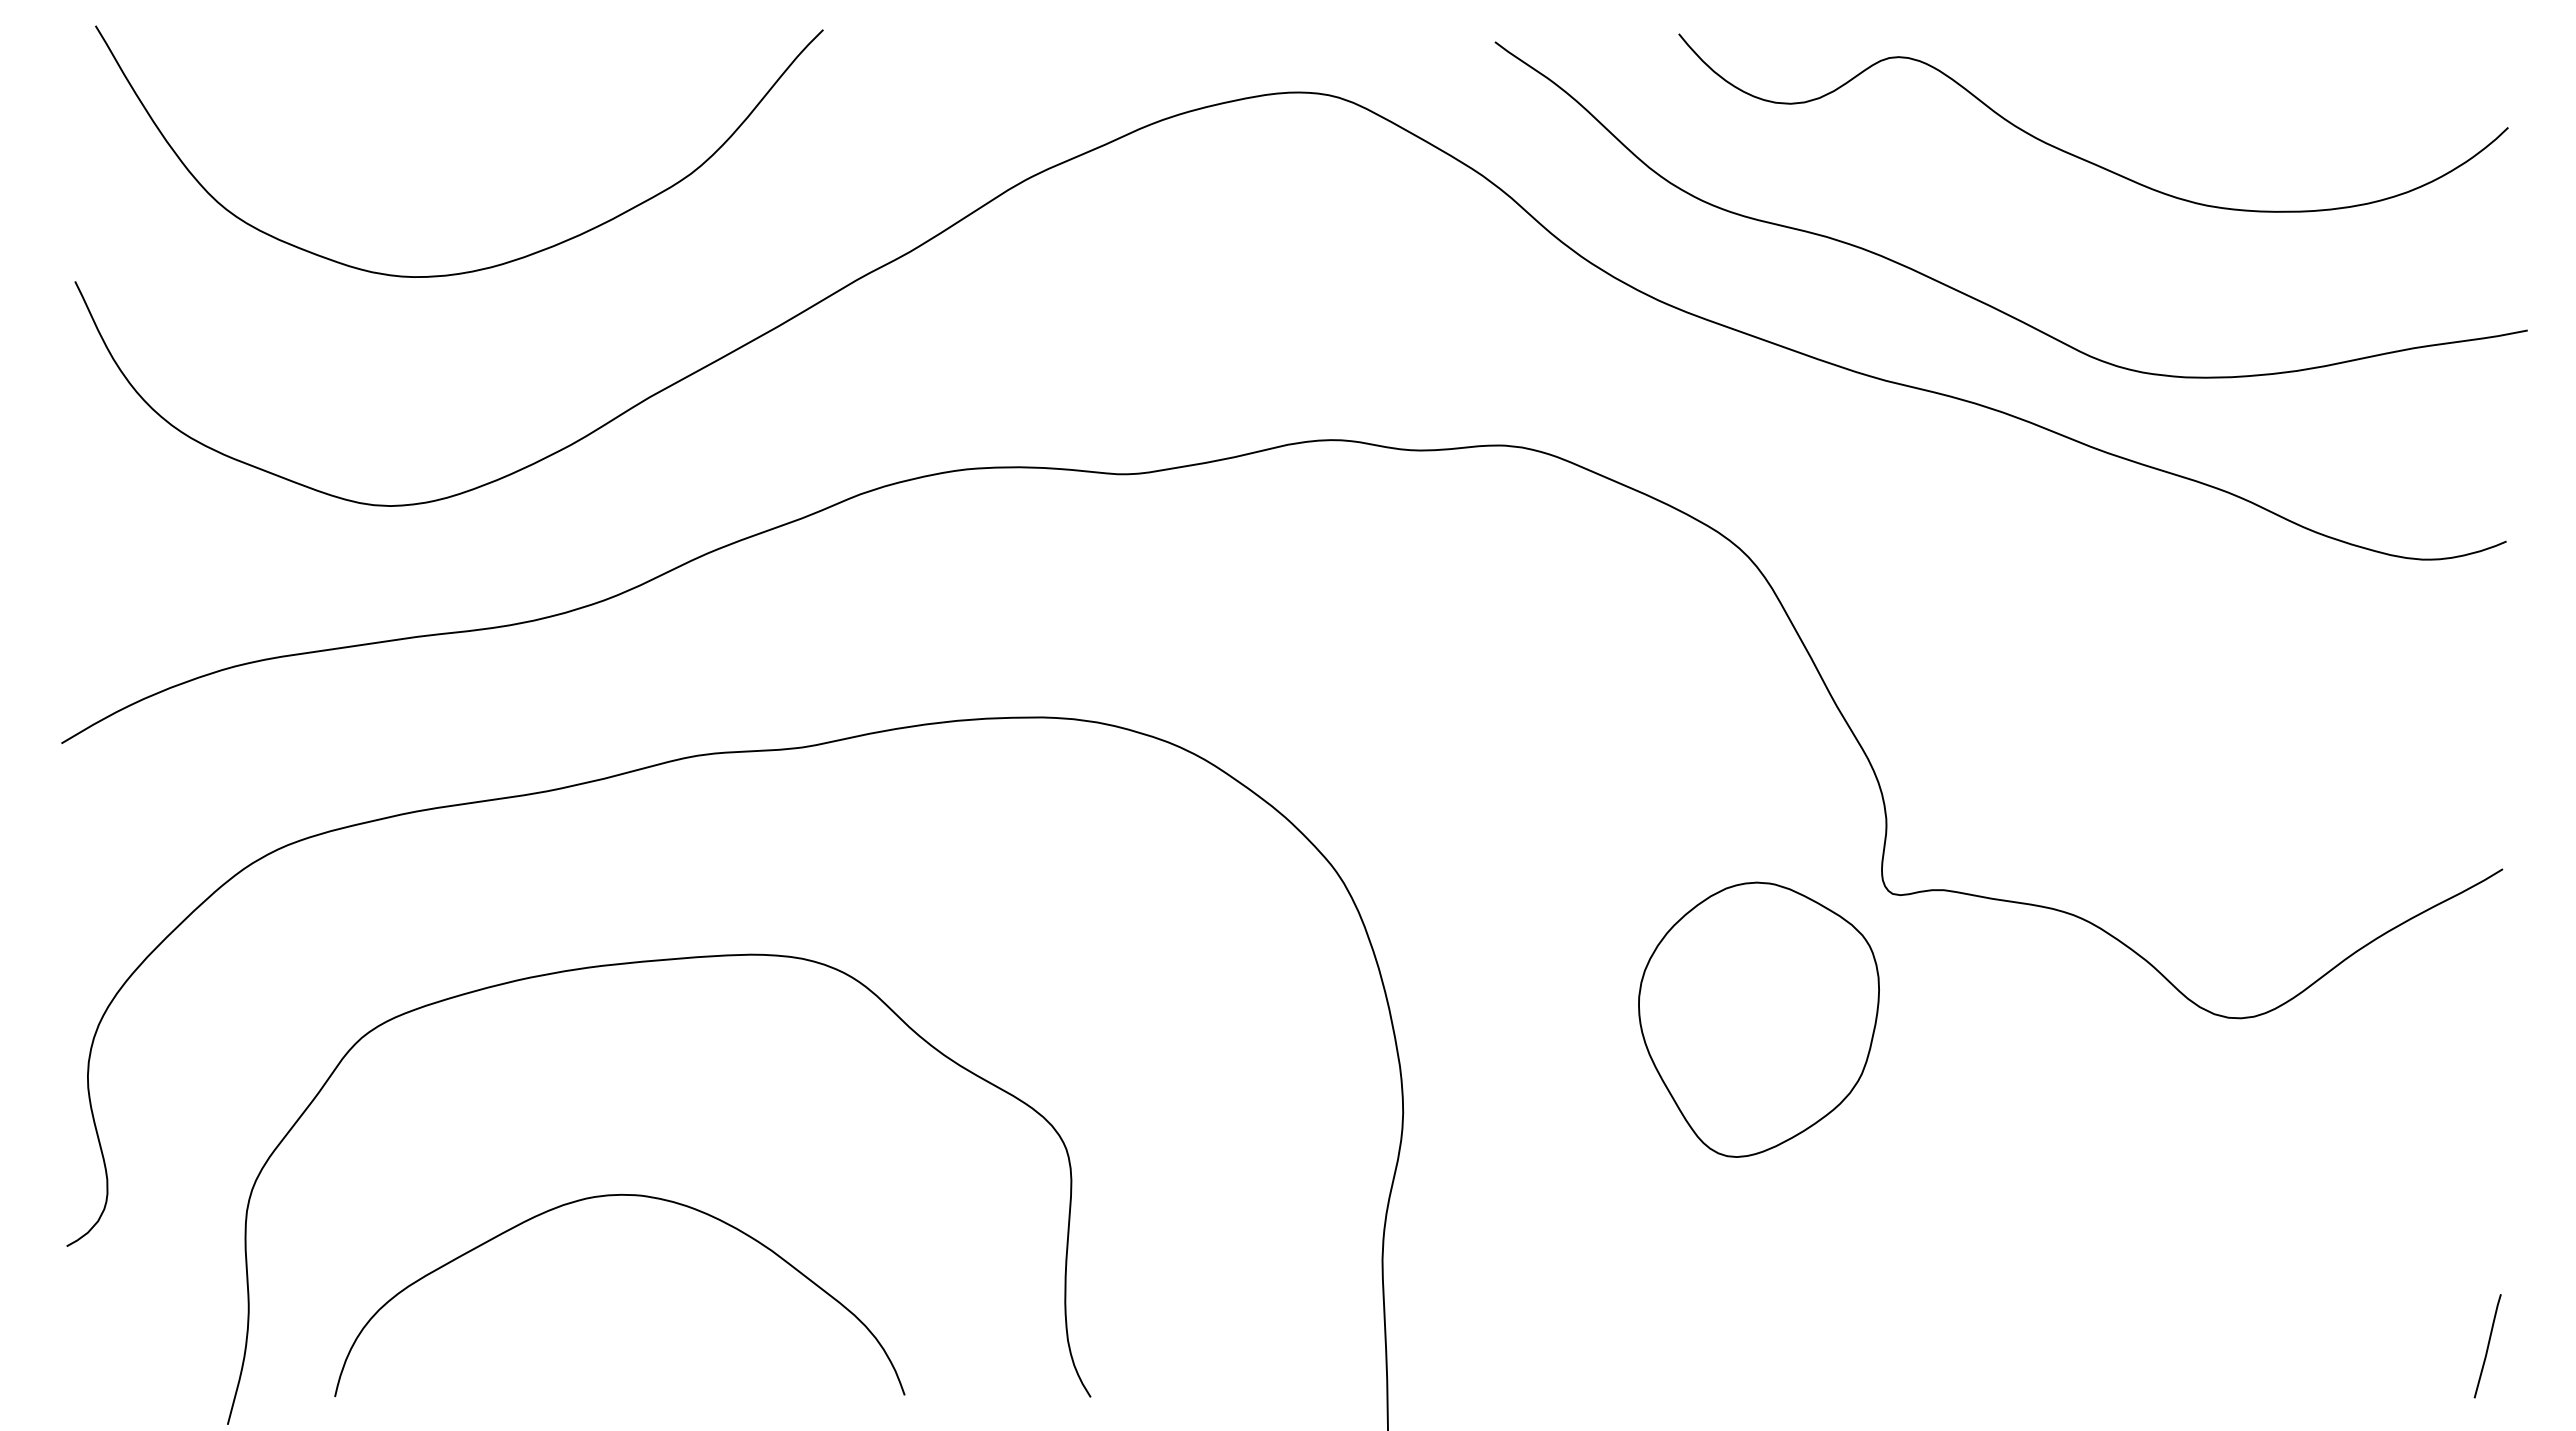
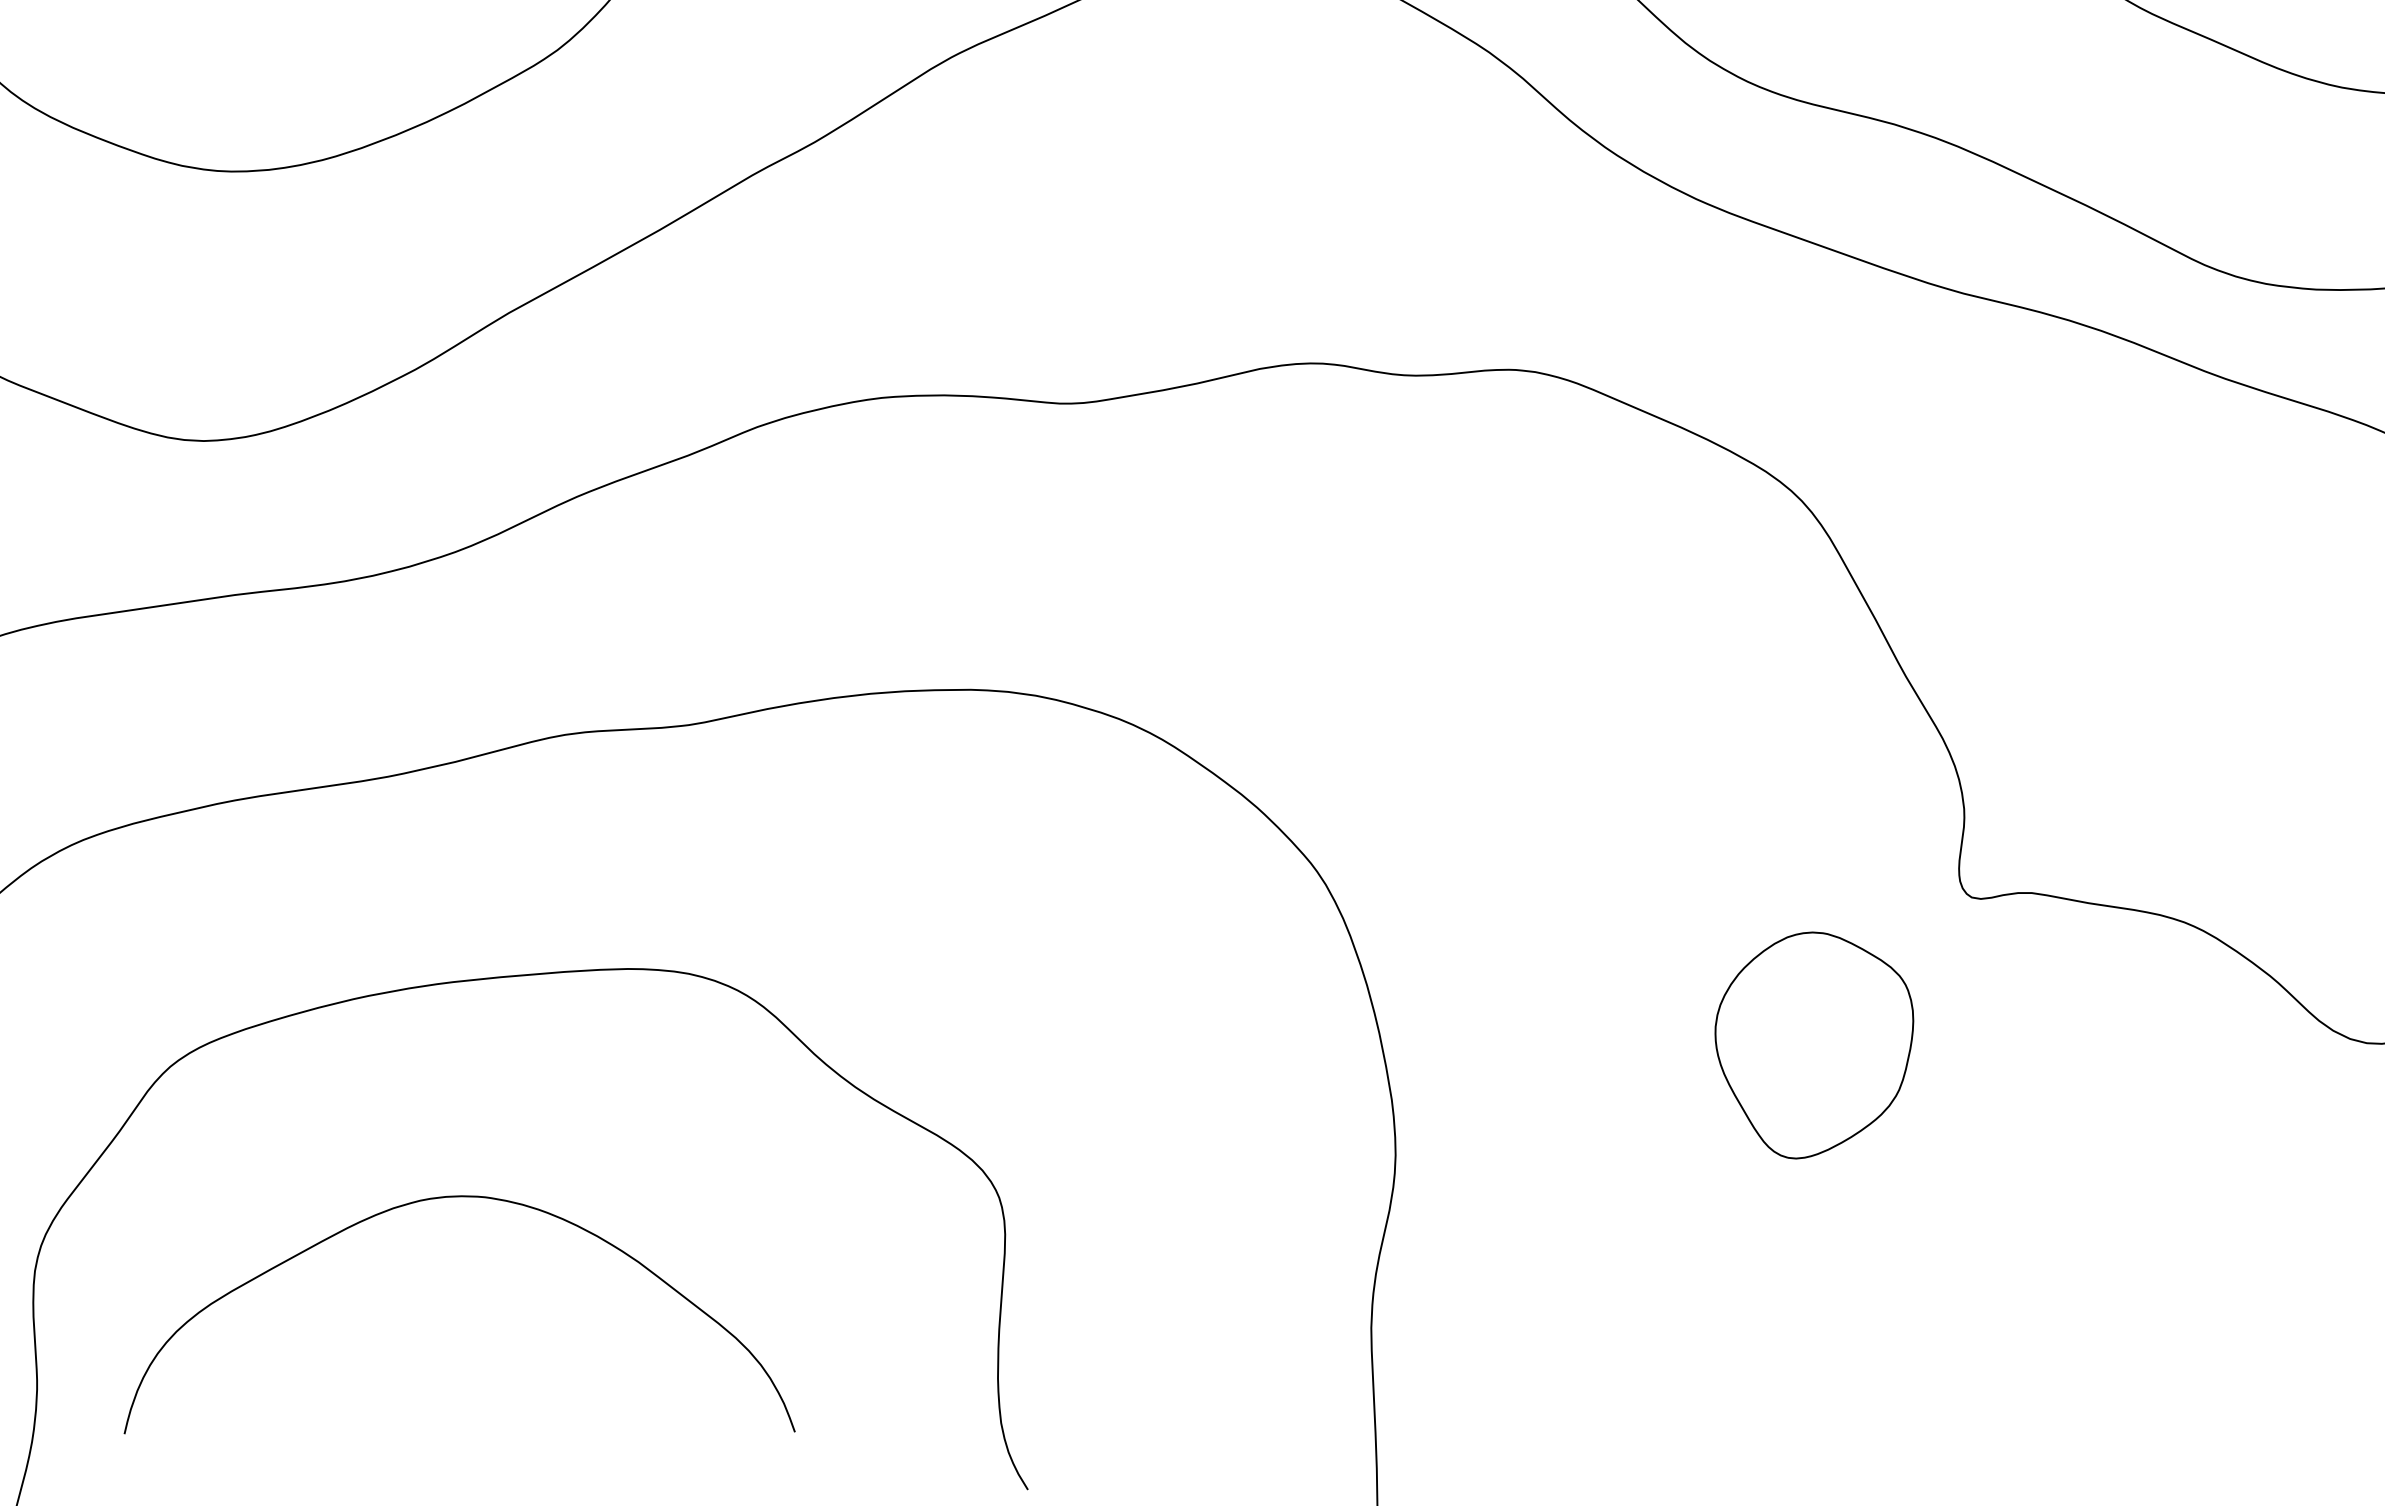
part: (1758, 1019) -> (1813, 1045), size x0.7
curve: (612, 1196) -> (451, 1198), moved

